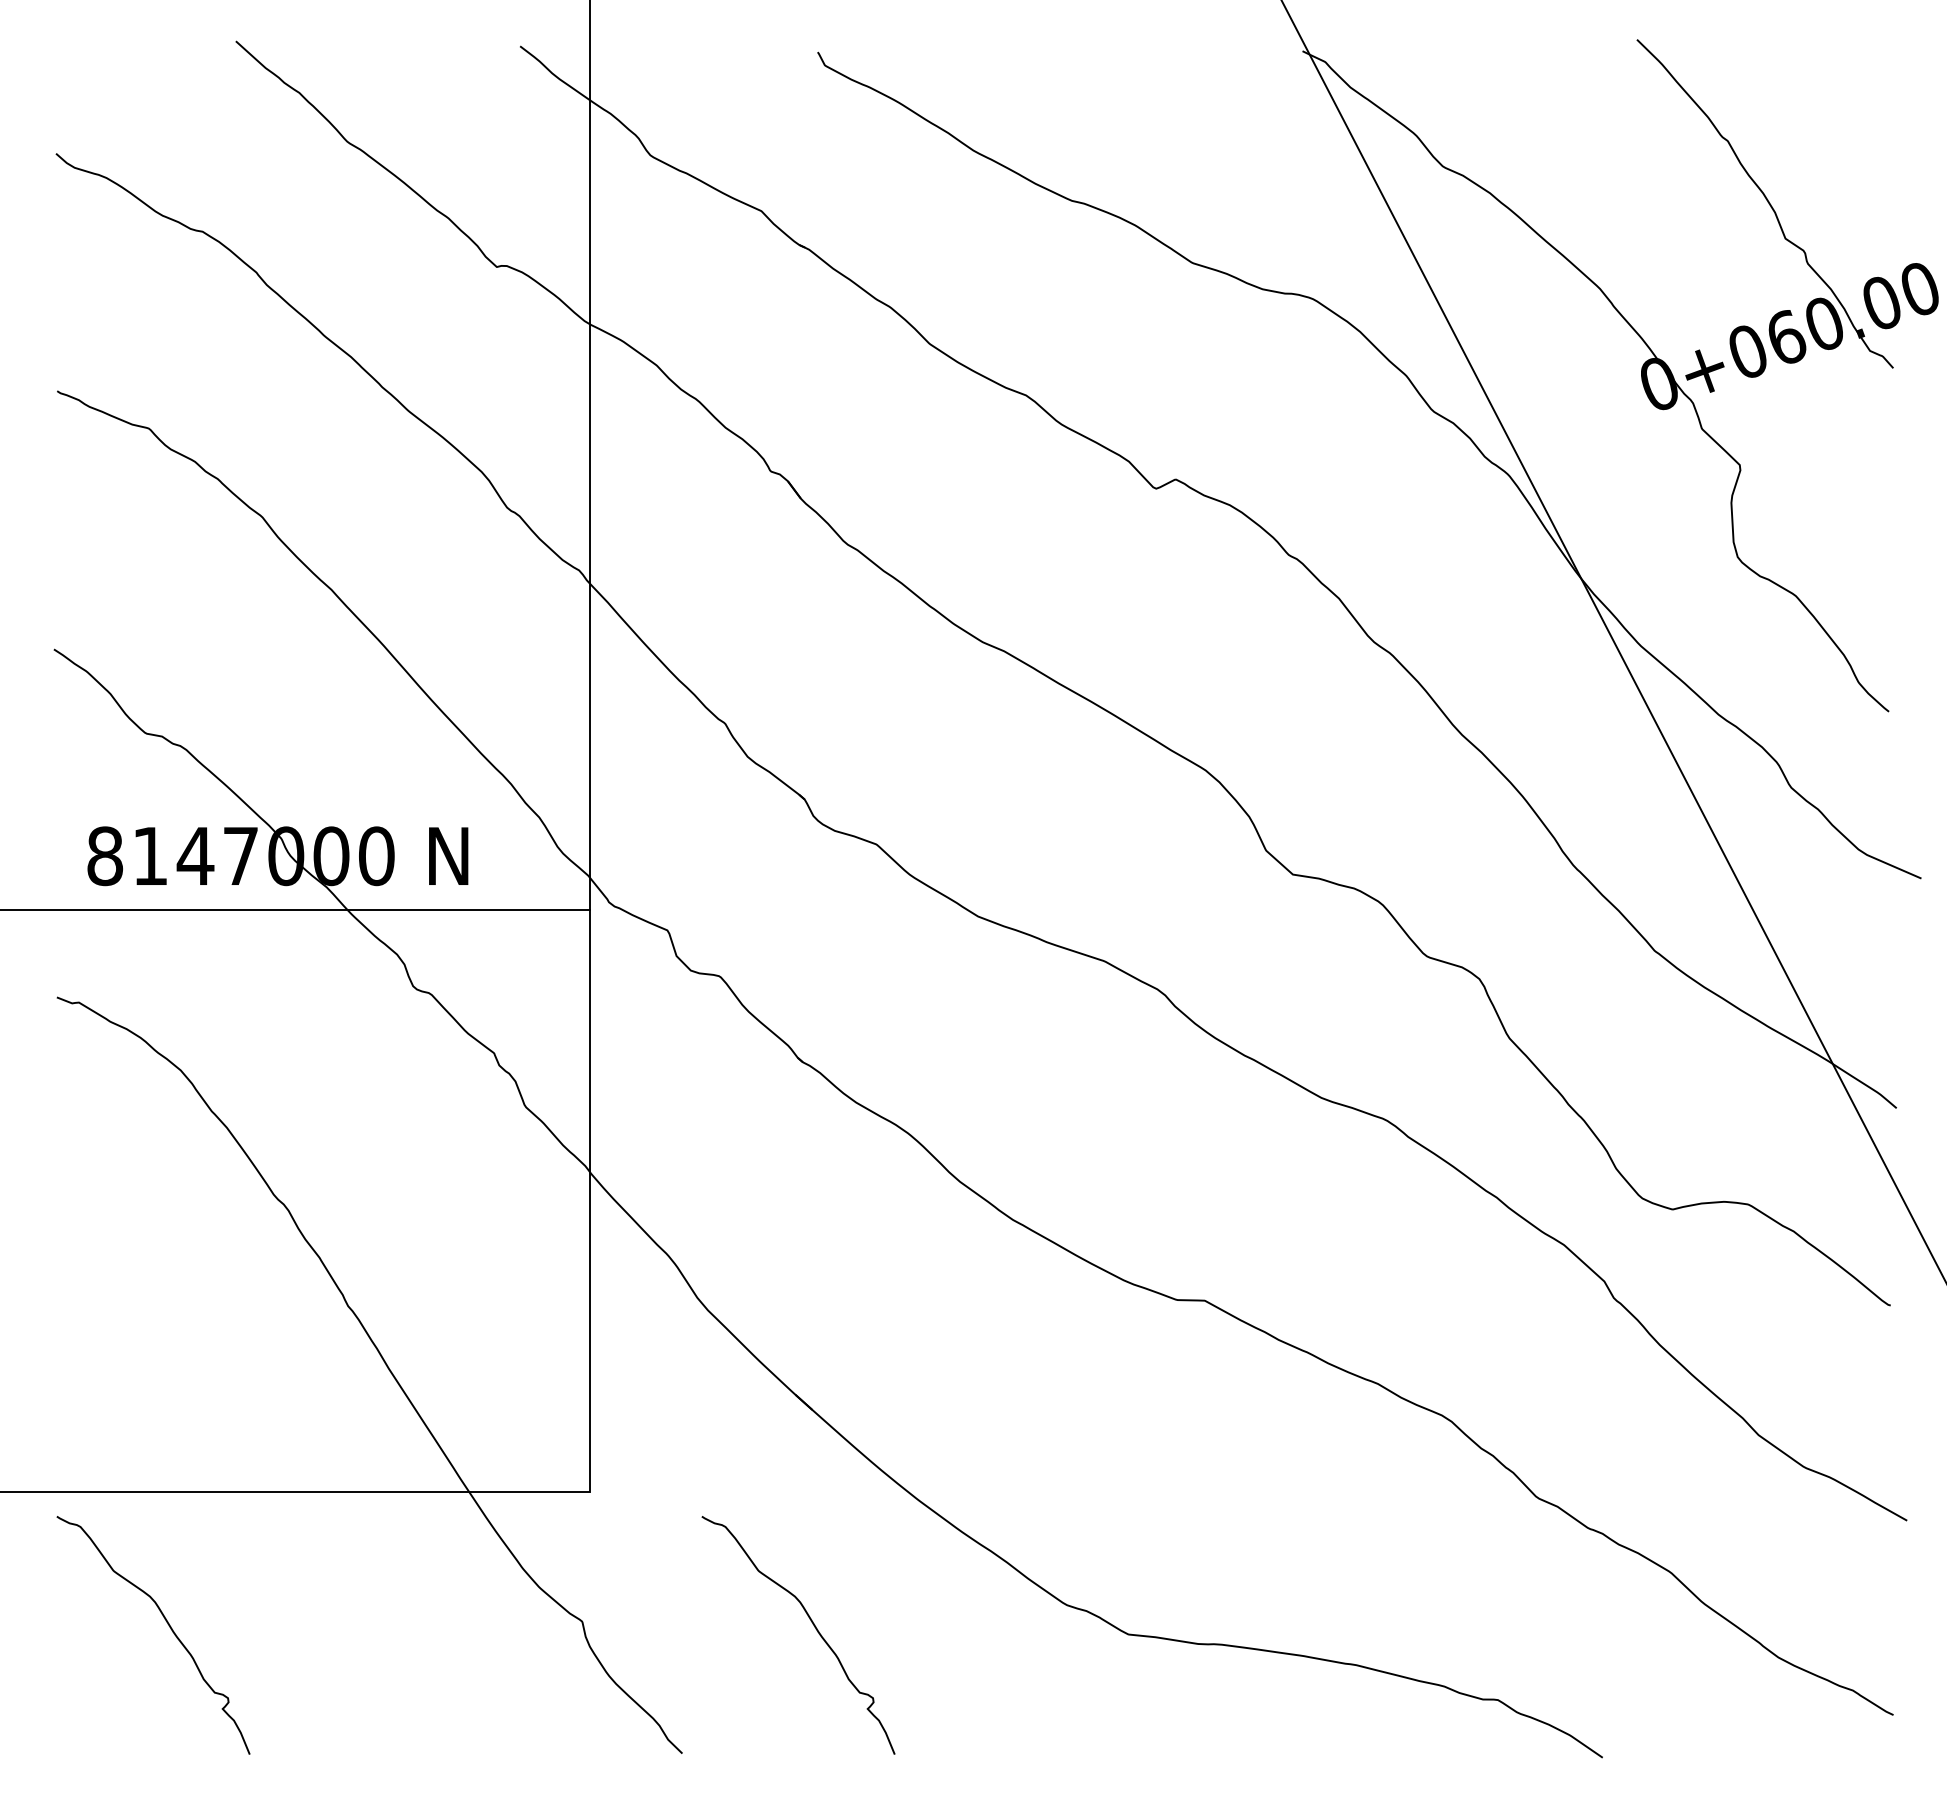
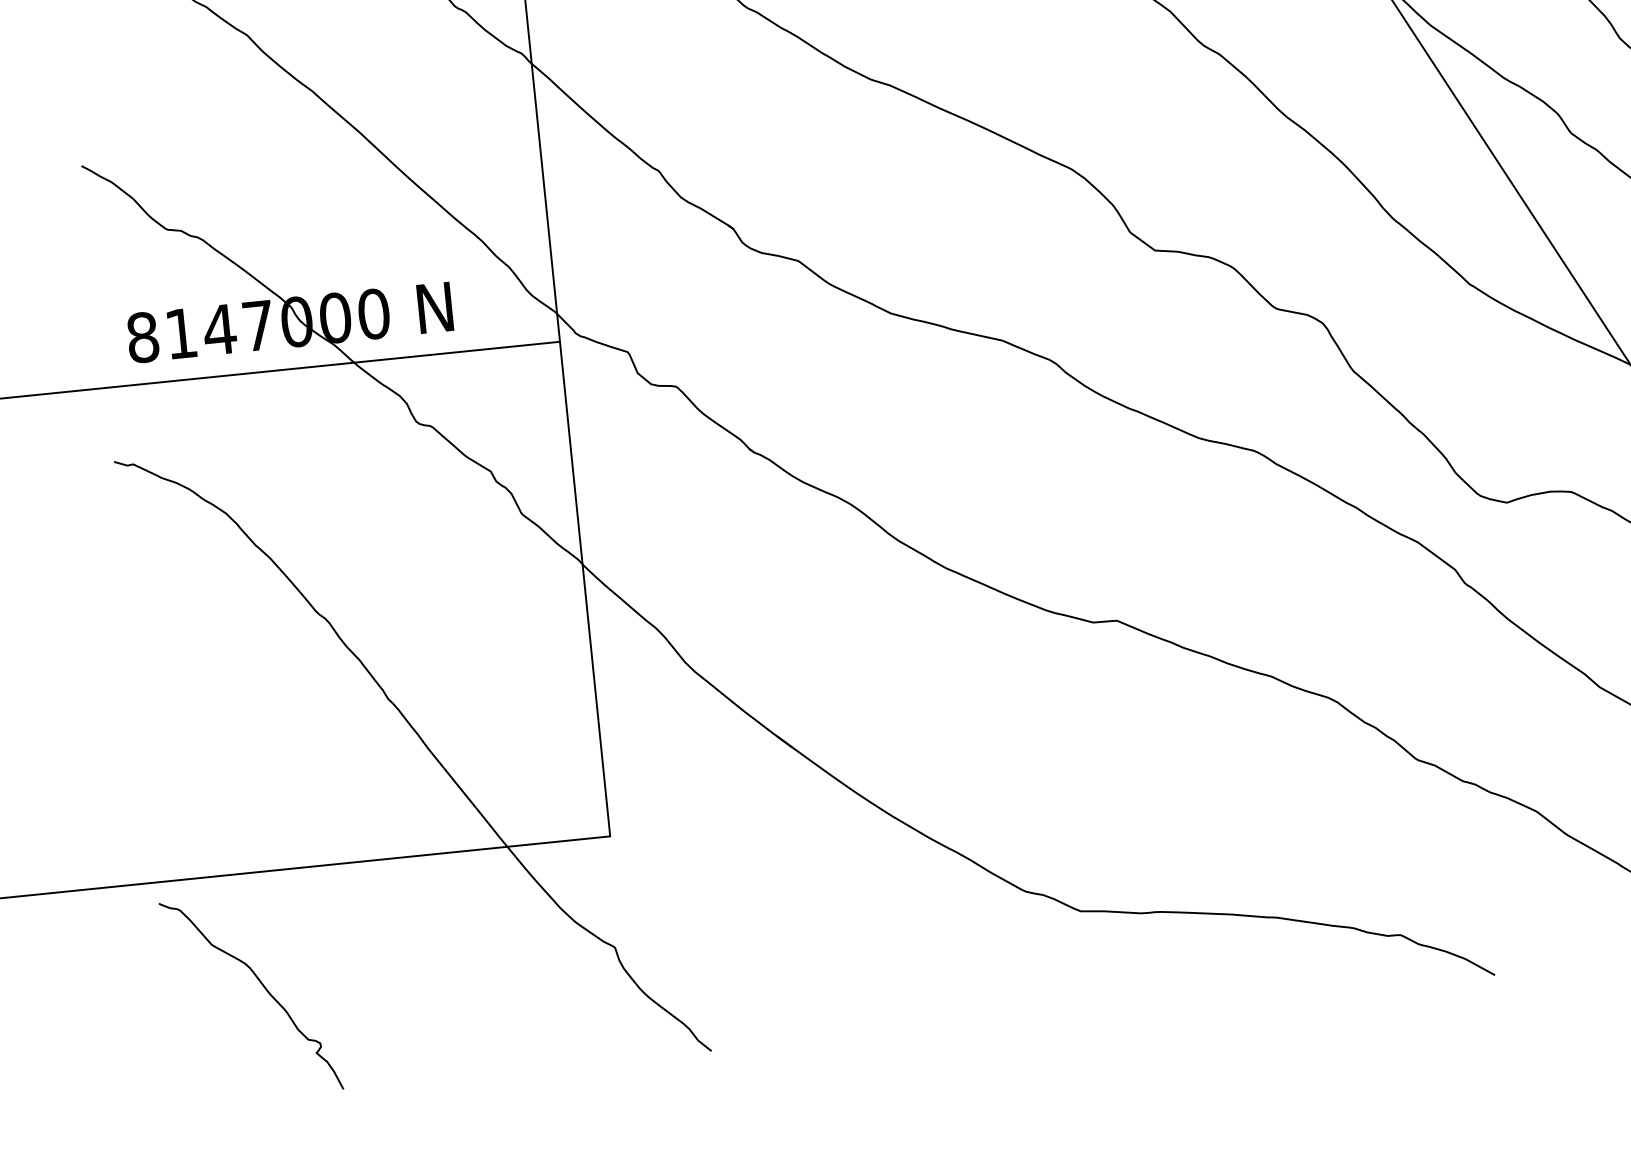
curve: (812, 1624) -> (811, 930), removed

